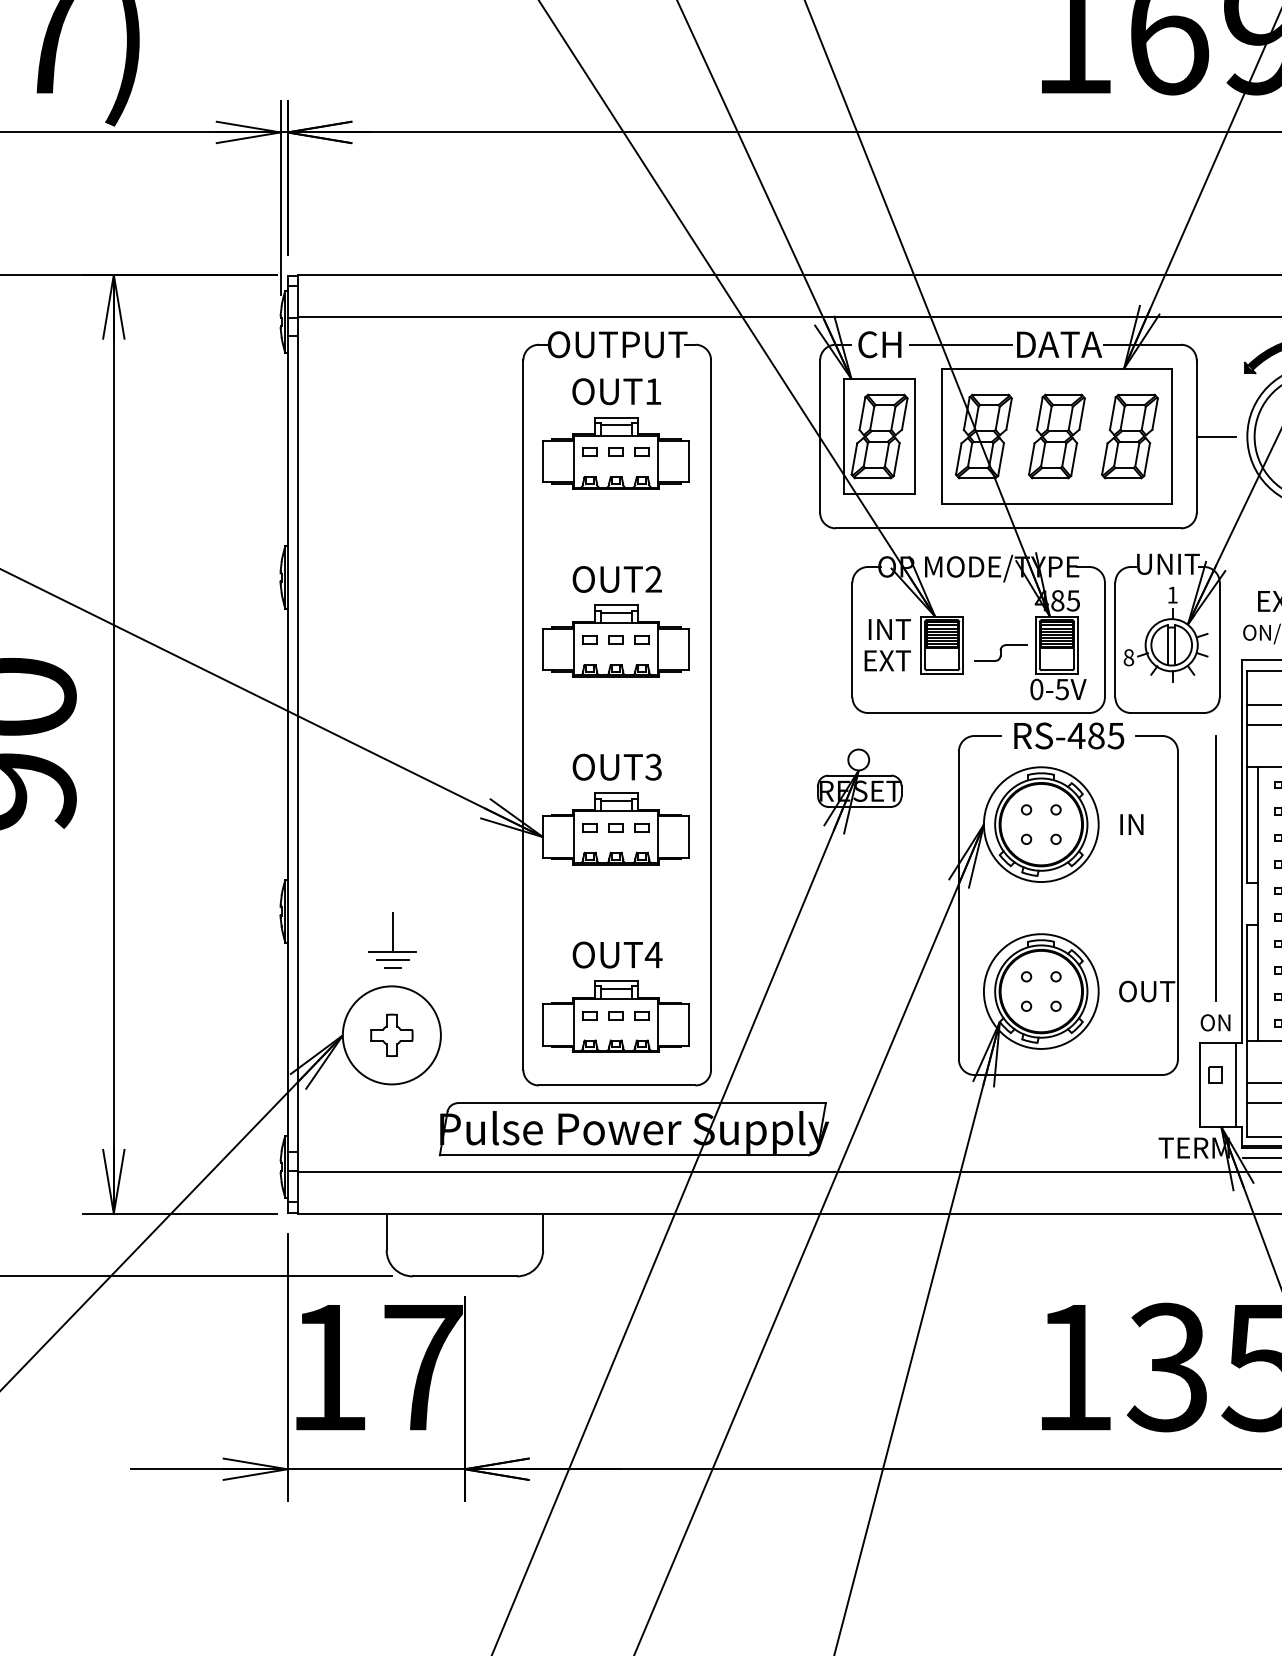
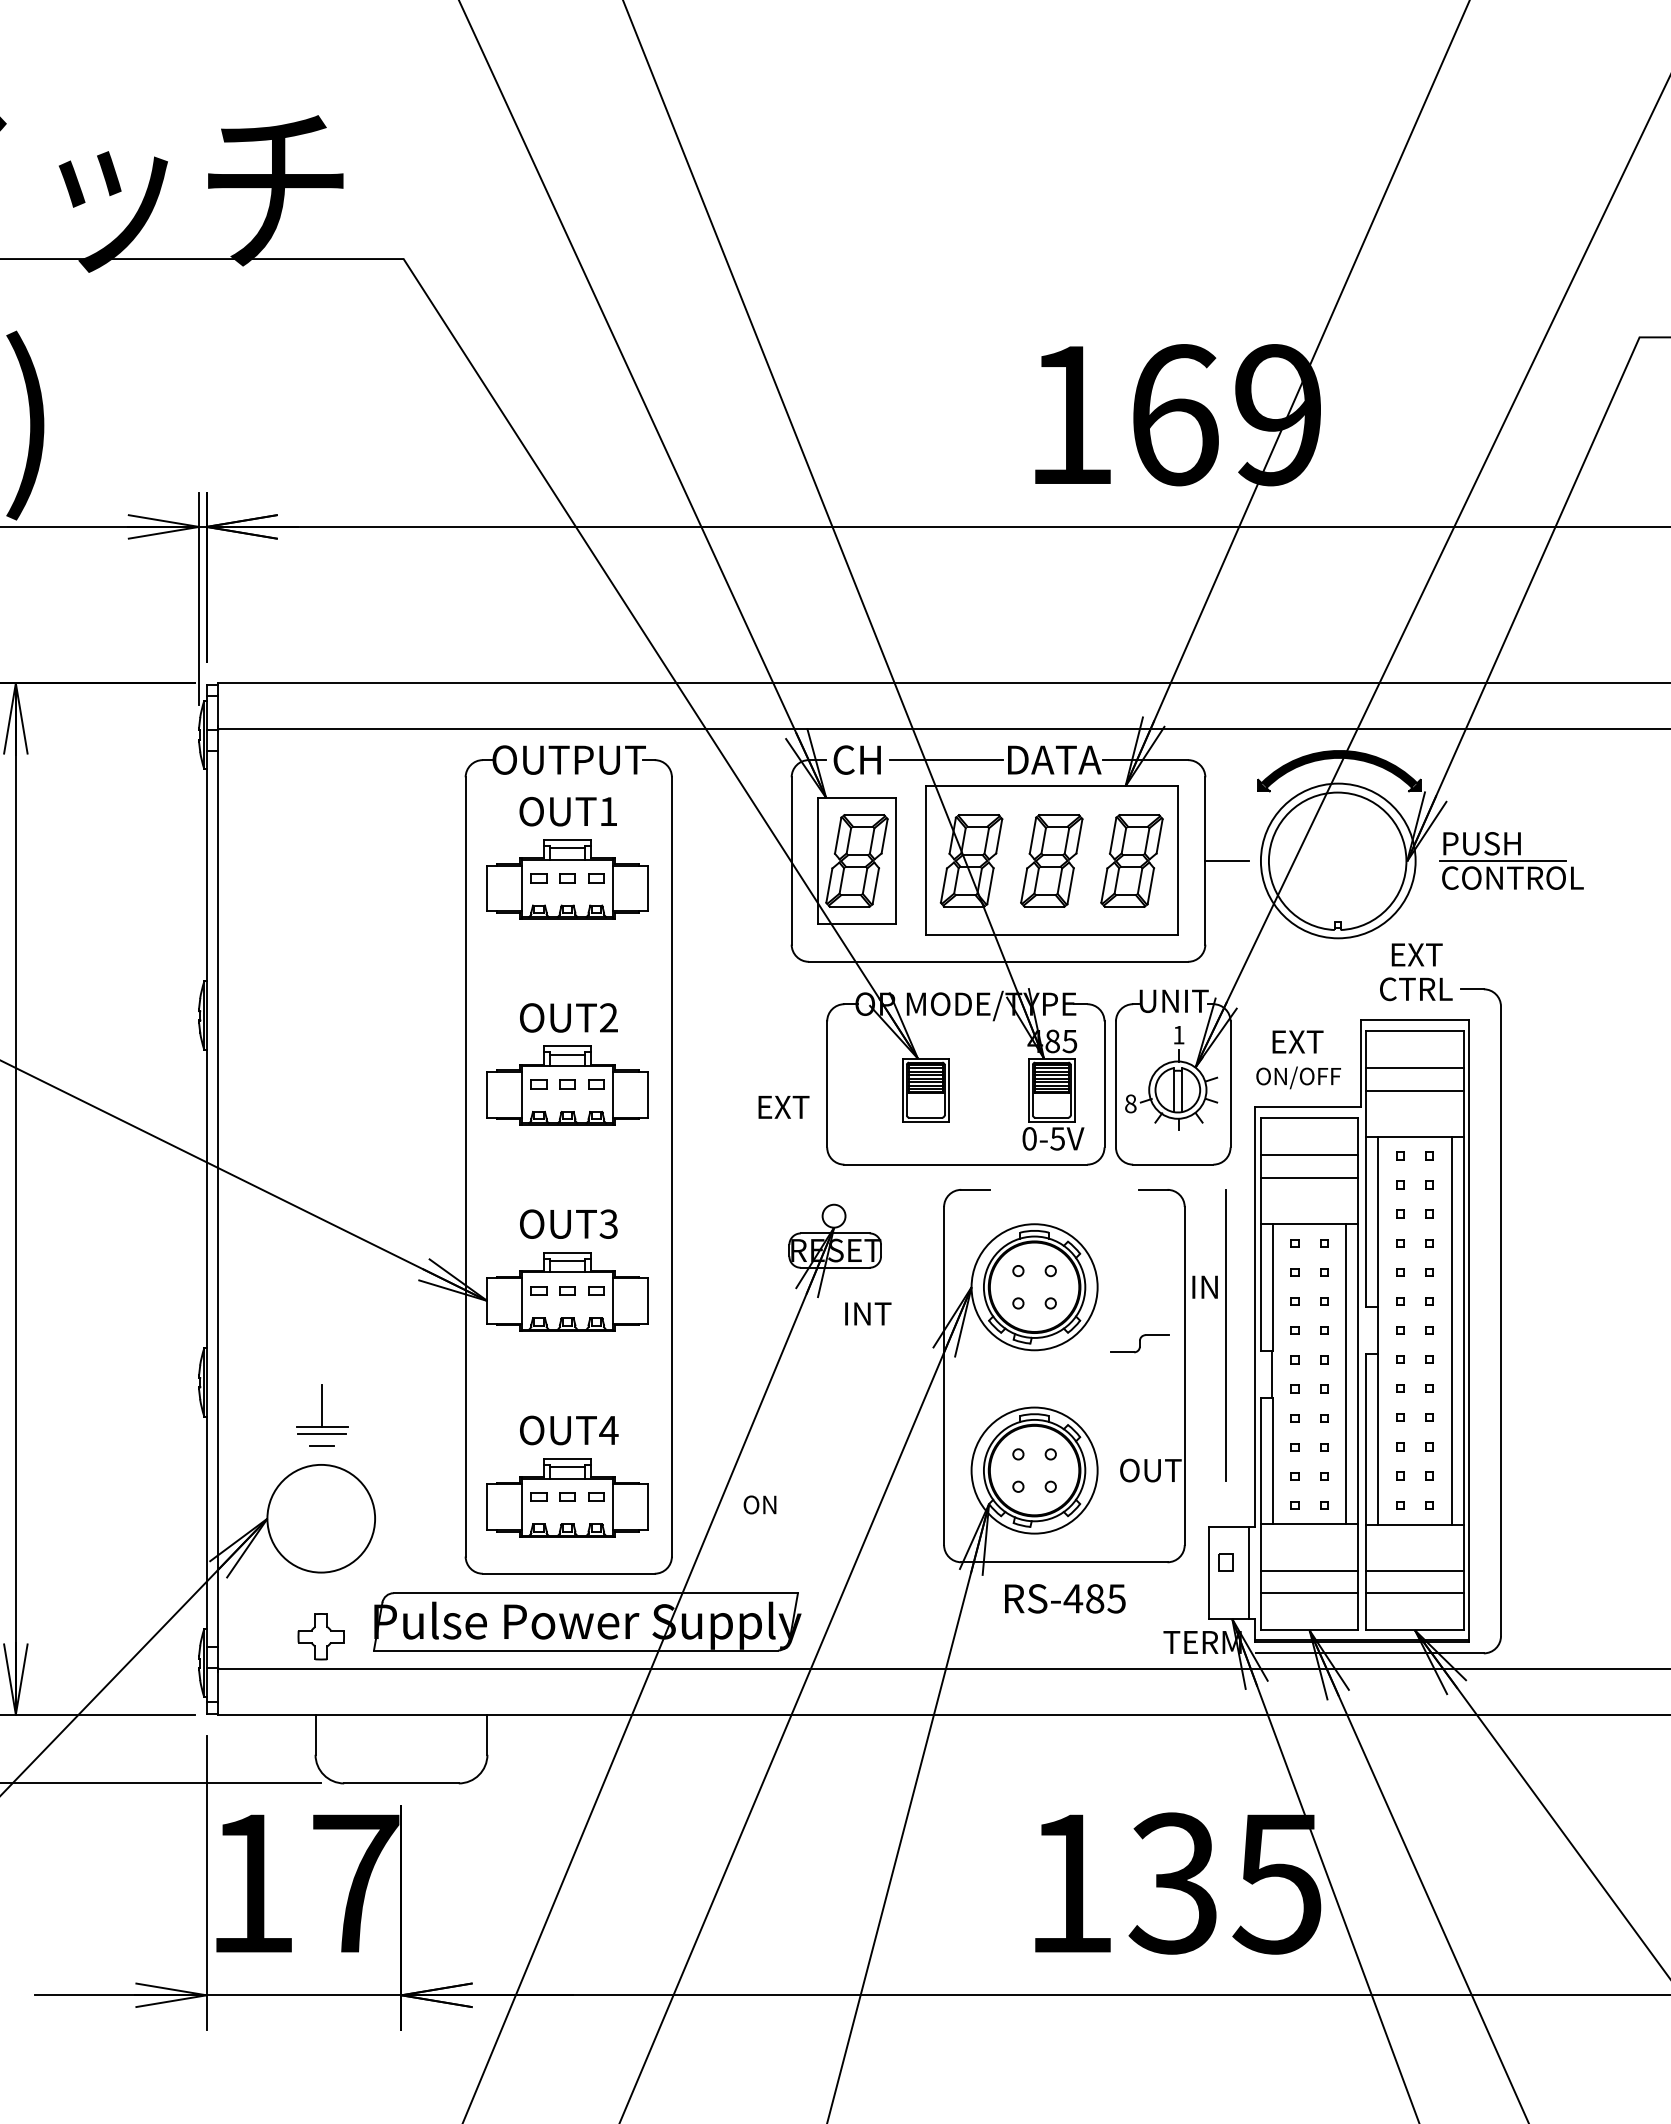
text: (890, 629) -> (868, 1313), moved
part: (1000, 652) -> (1139, 1343), moved
text: (887, 661) -> (783, 1107), moved
text: (1069, 735) -> (1065, 1598), moved
text: (1131, 823) -> (1204, 1286), moved
part: (392, 963) -> (322, 1439), size x1.4
text: (1215, 1022) -> (759, 1504), moved
part: (391, 1035) -> (320, 1636), moved

